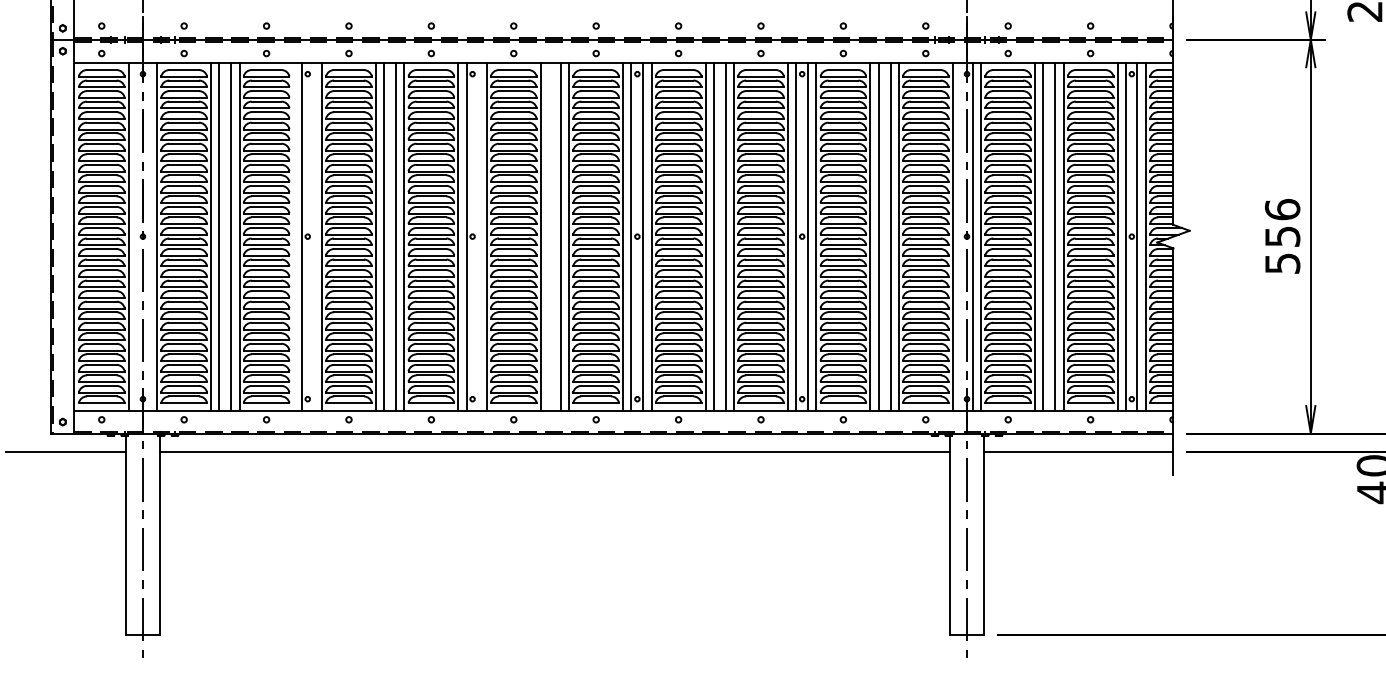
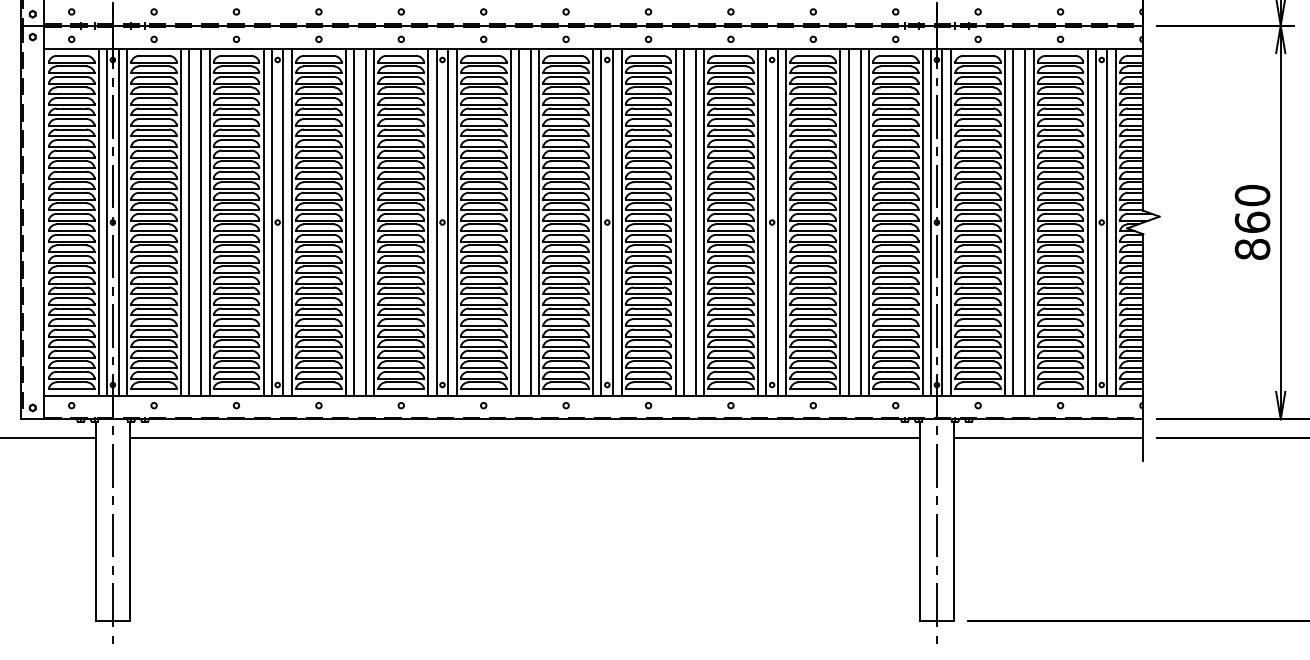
line: (137, 236) -> (107, 222), added
line: (148, 236) -> (118, 222), added
line: (293, 236) -> (263, 222), added
line: (313, 236) -> (283, 222), added
line: (478, 236) -> (448, 222), added
line: (549, 236) -> (519, 222), added
line: (961, 236) -> (931, 222), added
text: (1282, 236) -> (1252, 222), 556 -> 860

